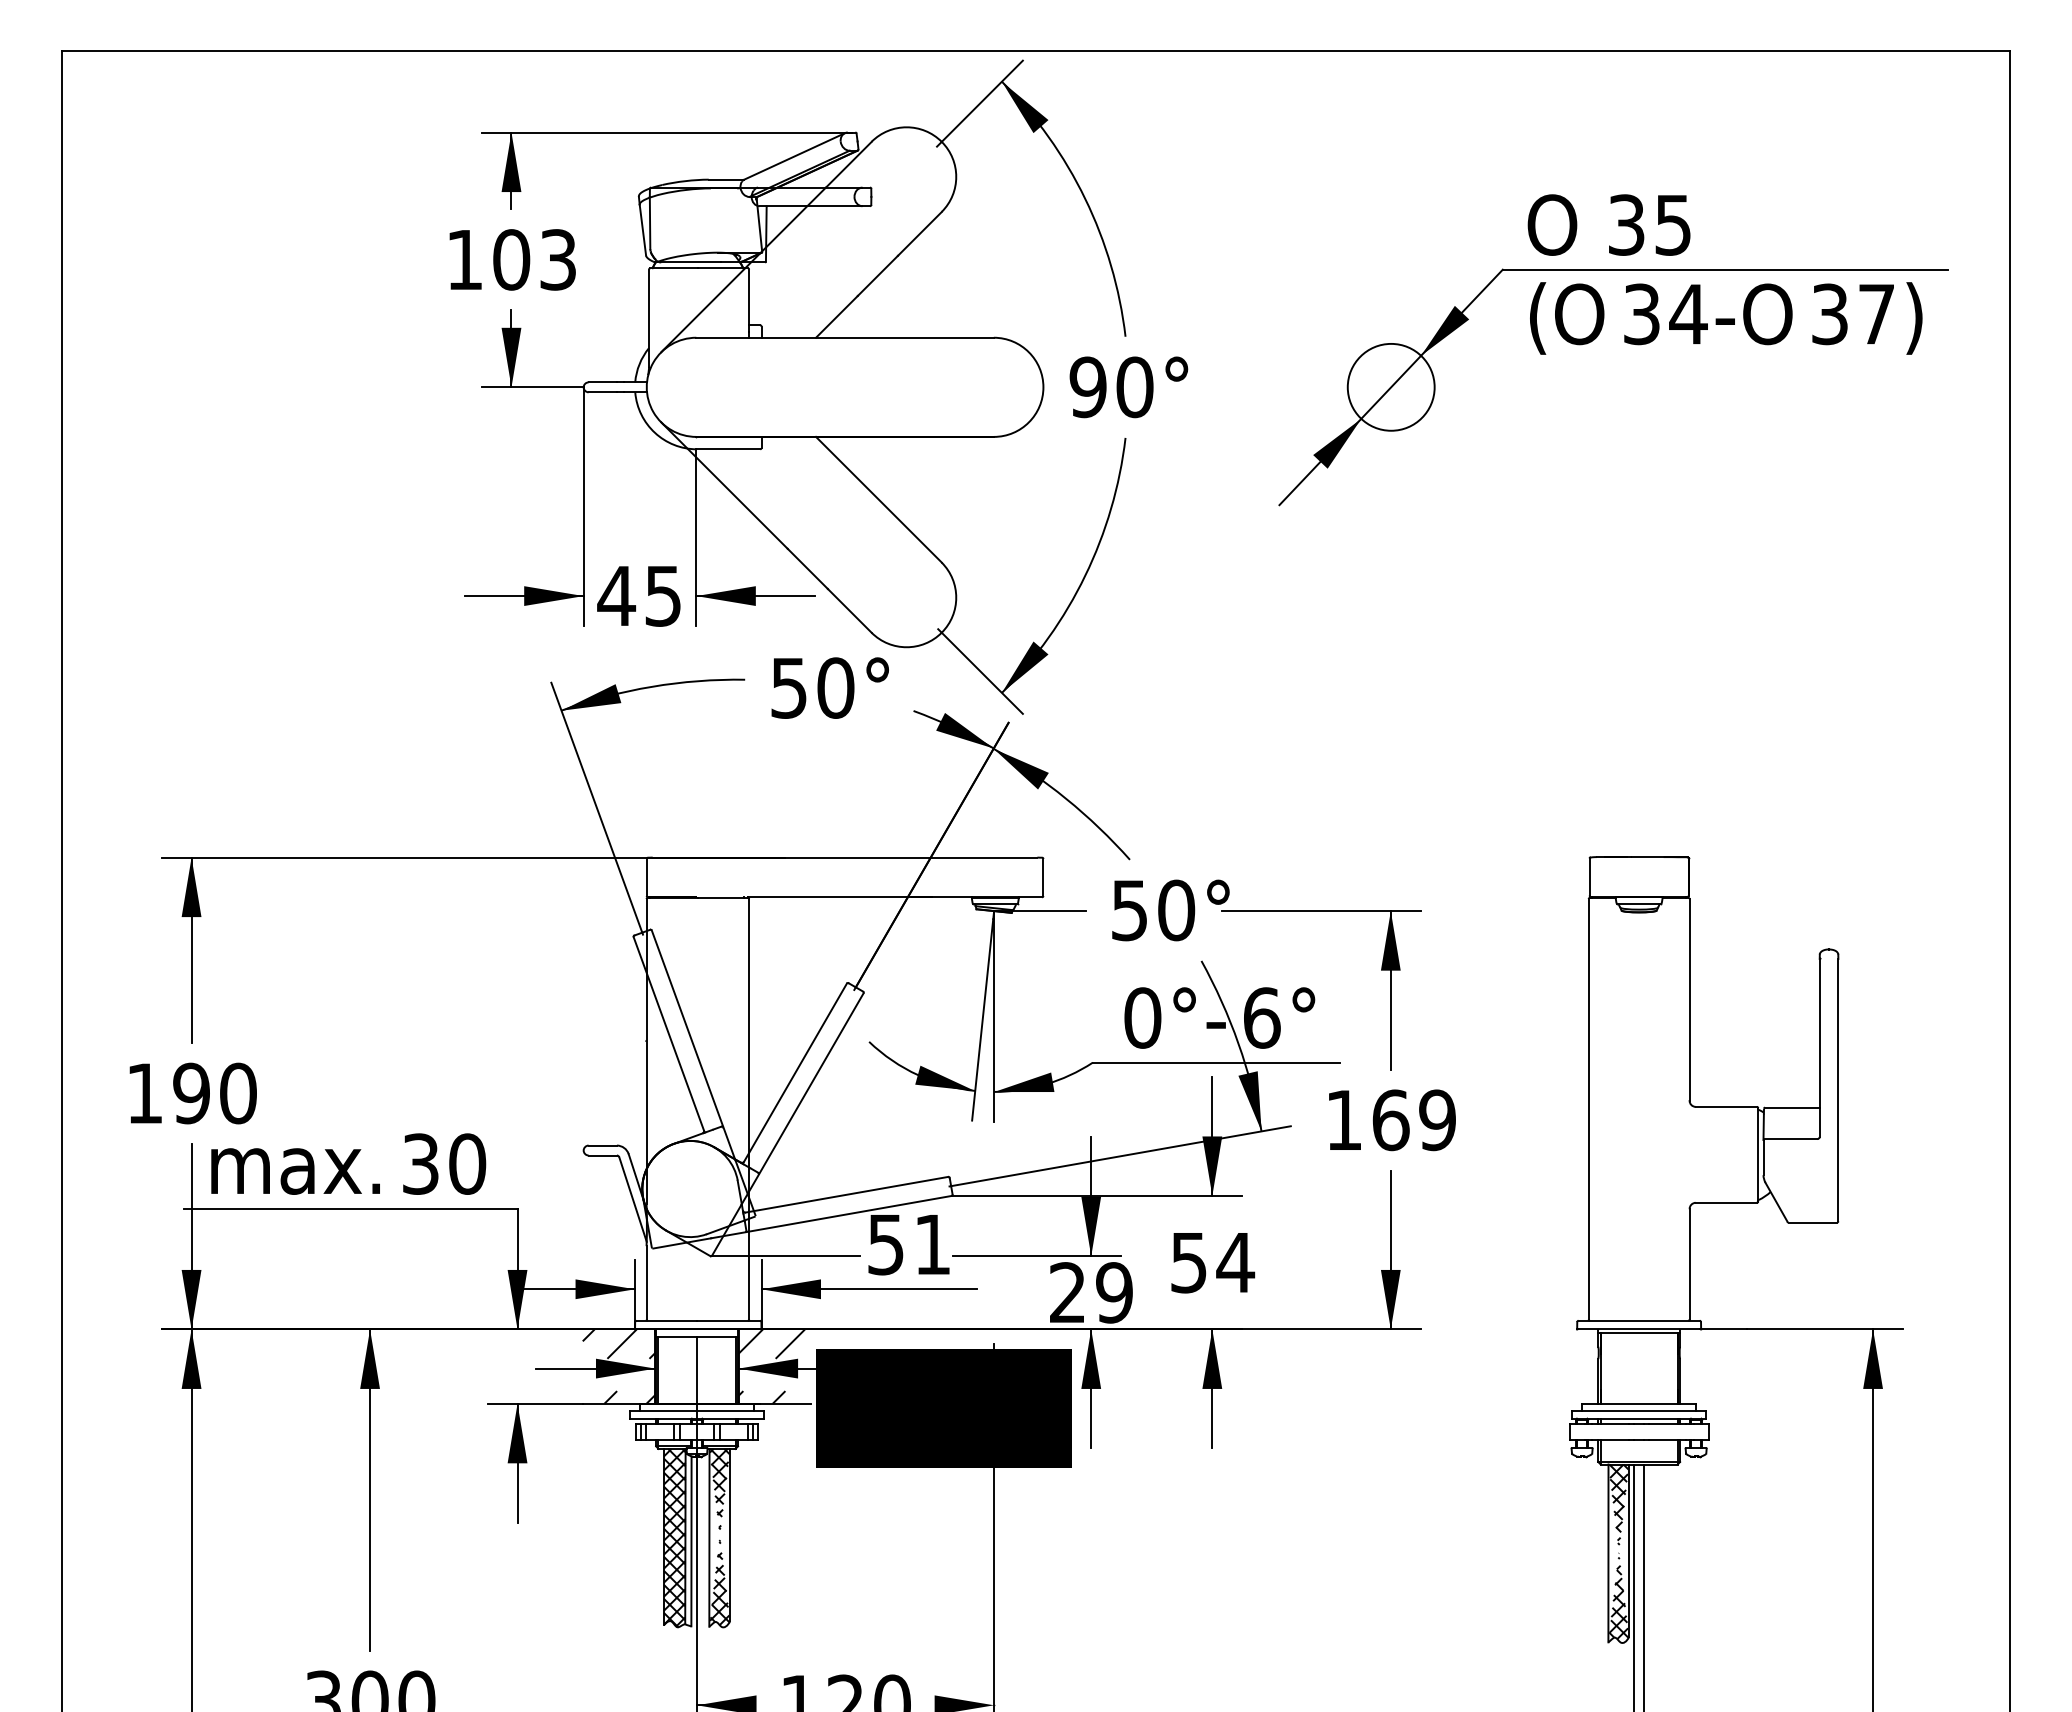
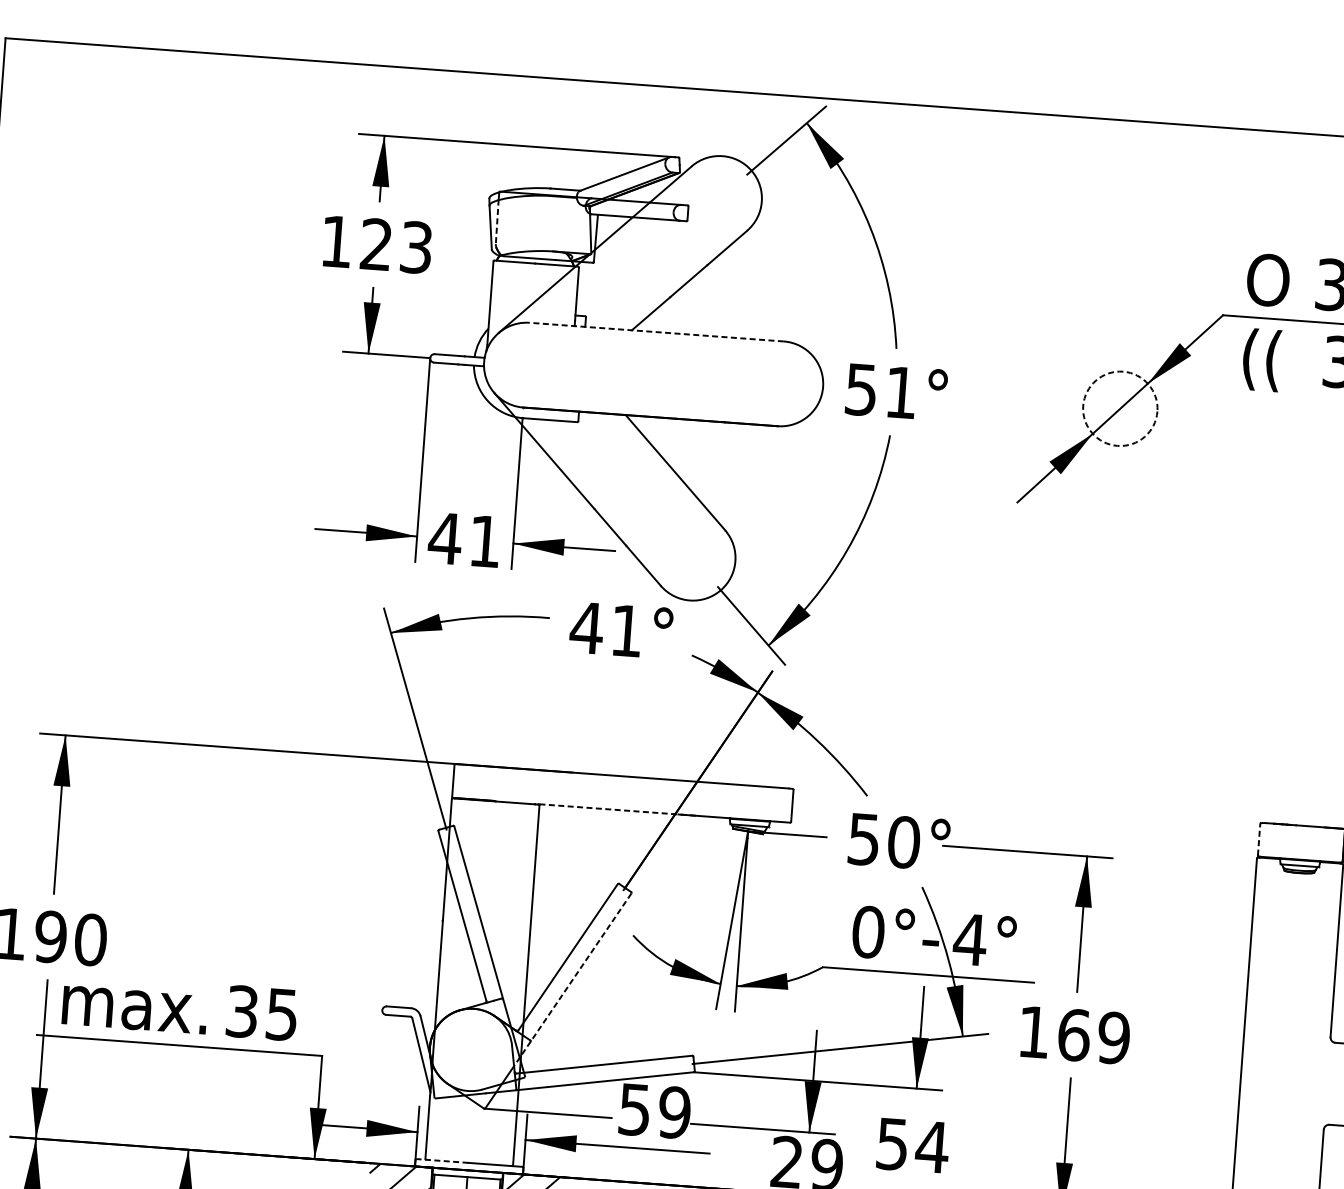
line: (650, 223) -> (497, 222), solid -> dashed
text: (511, 259) -> (376, 244), 103 -> 123
text: (1579, 318) -> (1285, 361), O -> (
line: (845, 337) -> (657, 331), solid -> dashed
circle: (1390, 386) -> (1119, 408), solid -> dashed
text: (1111, 387) -> (881, 391), 90° -> 51°
text: (662, 596) -> (484, 541), 45 -> 41
text: (811, 687) -> (606, 628), 50° -> 41°
line: (1589, 876) -> (1259, 839), solid -> dashed
line: (839, 897) -> (616, 810), solid -> dashed
text: (1261, 1017) -> (969, 939), 6° -> 4°
line: (802, 1099) -> (572, 980), solid -> dashed
text: (467, 1163) -> (282, 1014), 30 -> 35
text: (932, 1244) -> (674, 1112), 51 -> 59
line: (666, 1320) -> (442, 1160), solid -> dashed

